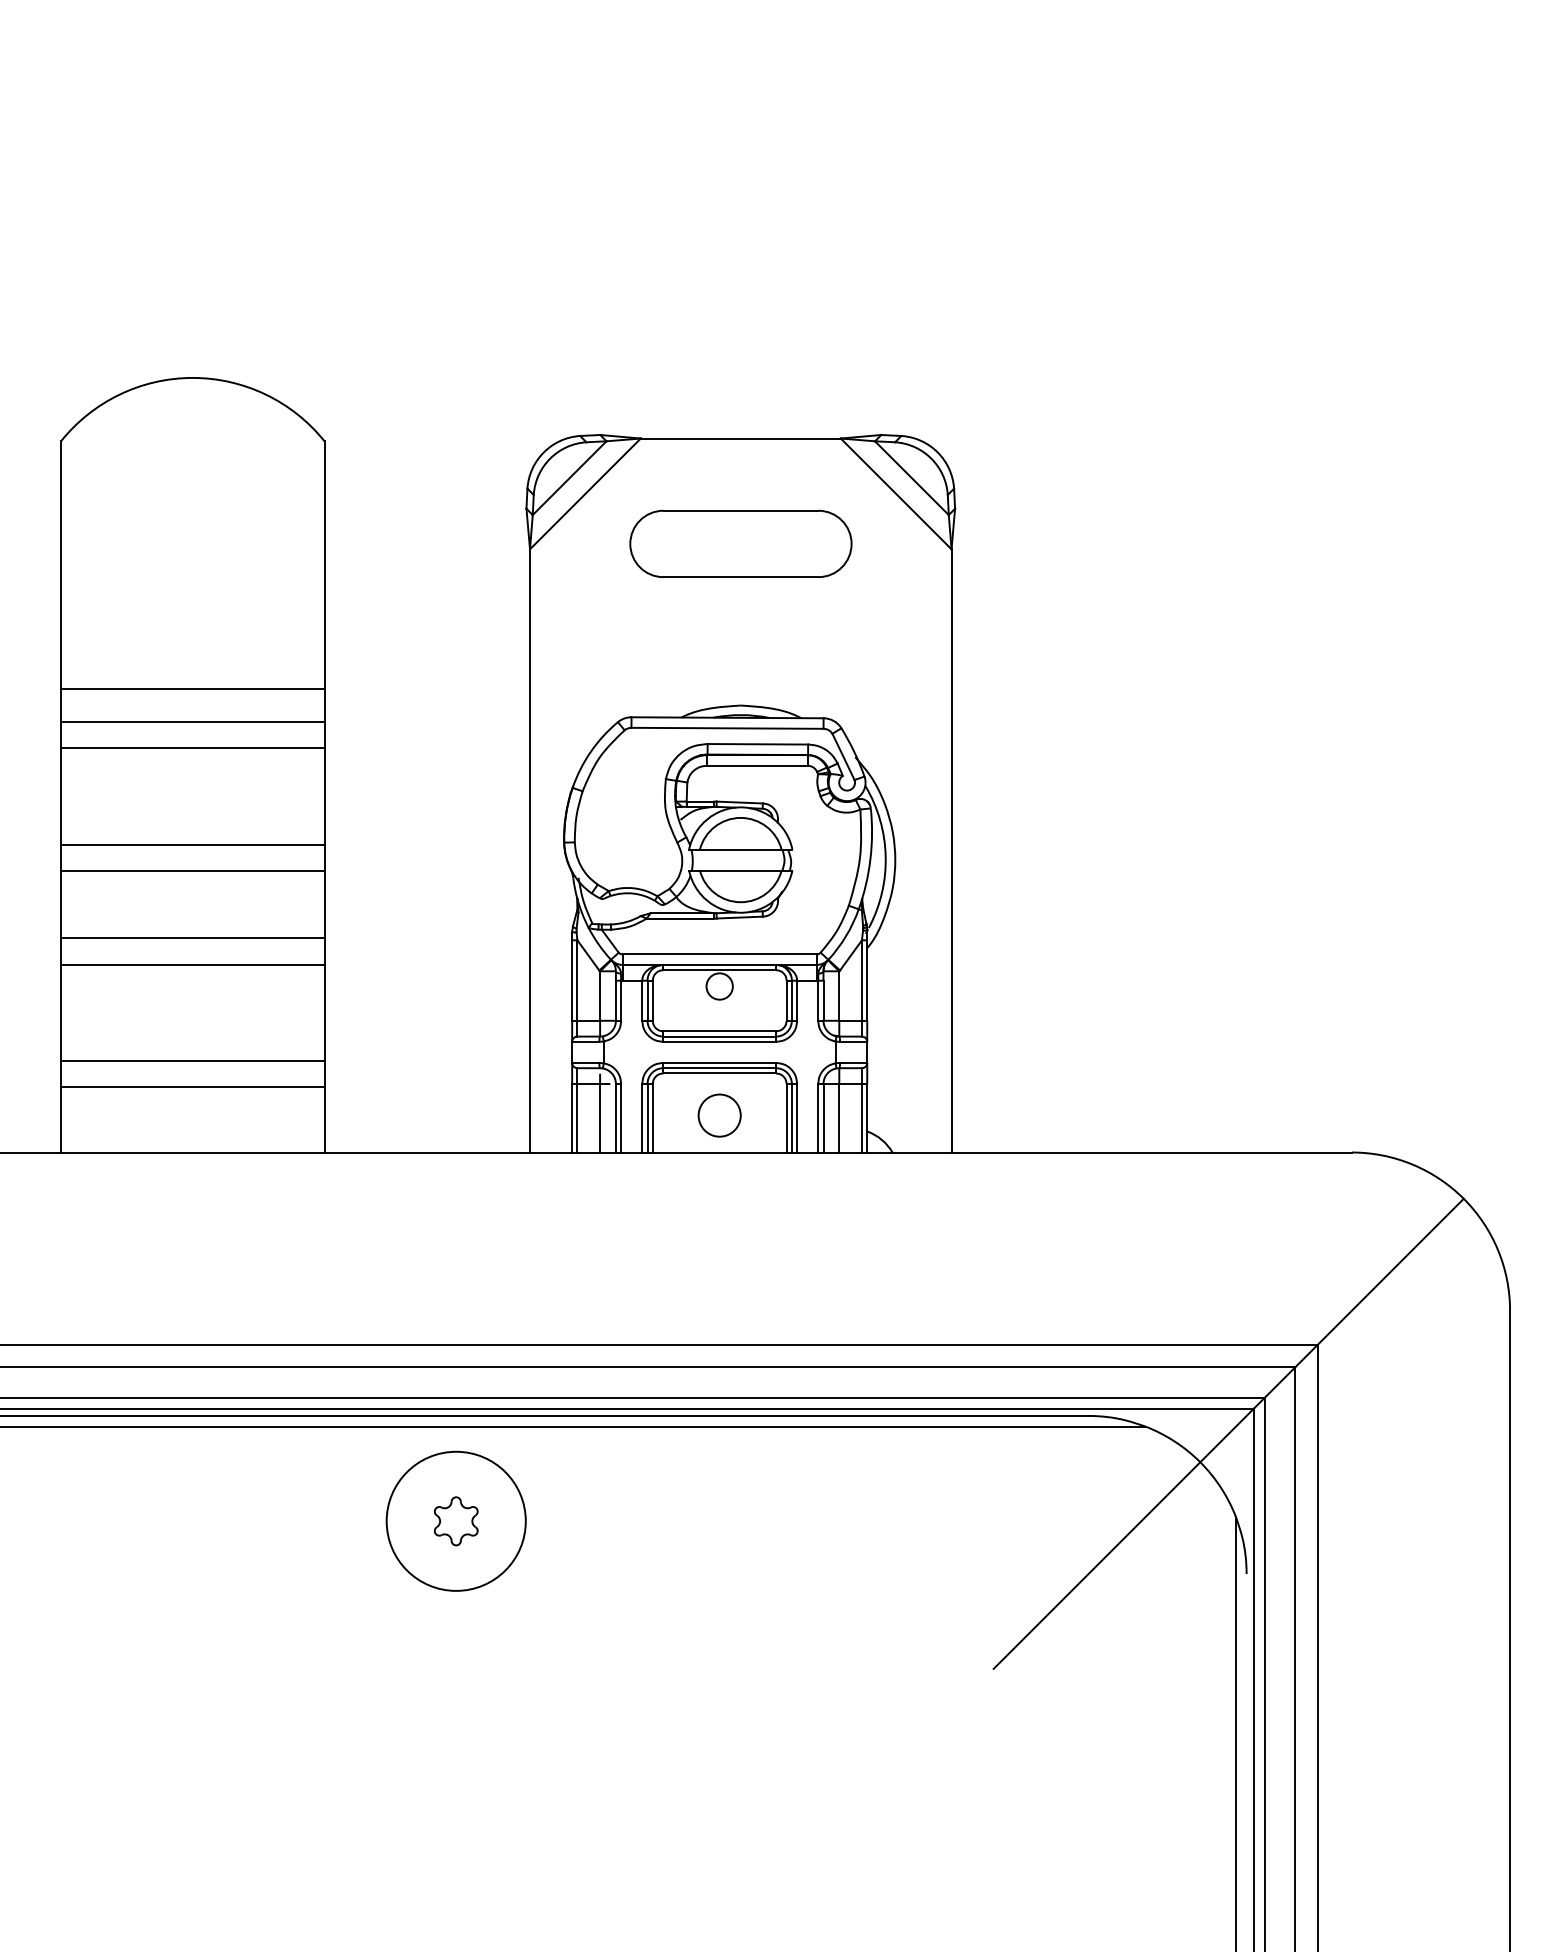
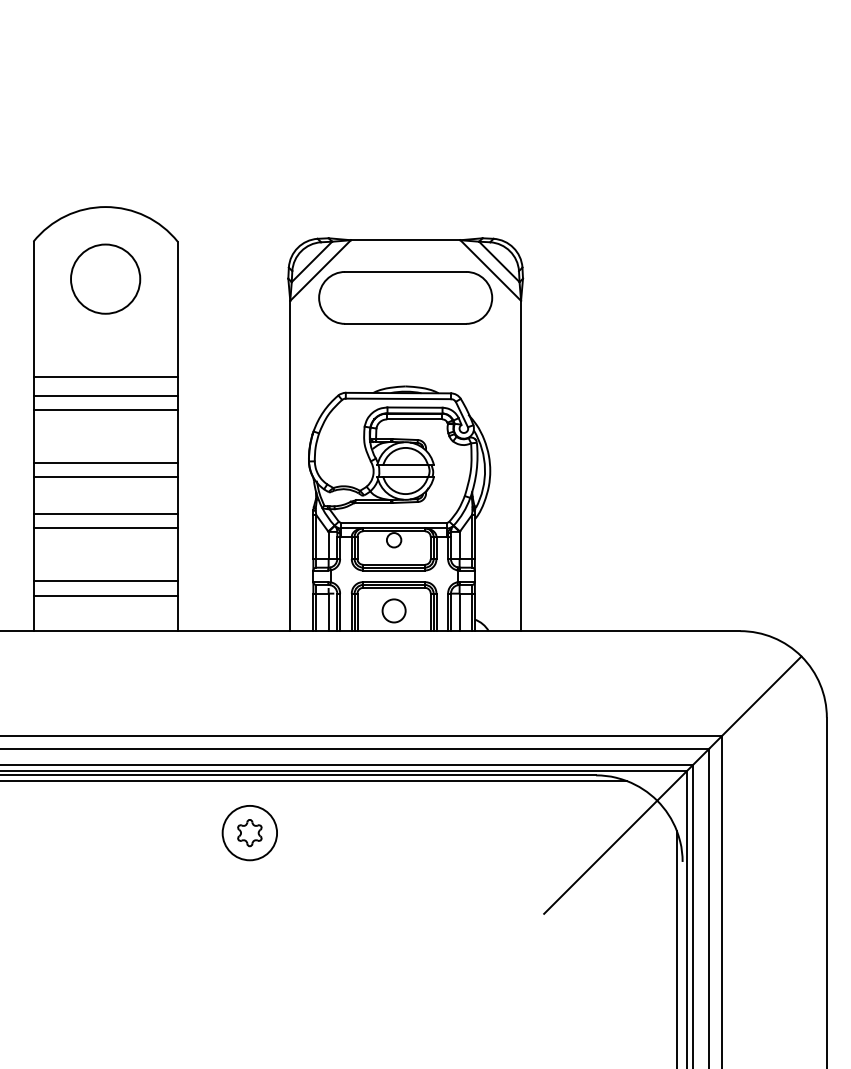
circle: (192, 508) -> (105, 278), added
part: (740, 543) -> (405, 297), size x1.43
circle: (455, 1520) -> (249, 832), size x0.71

